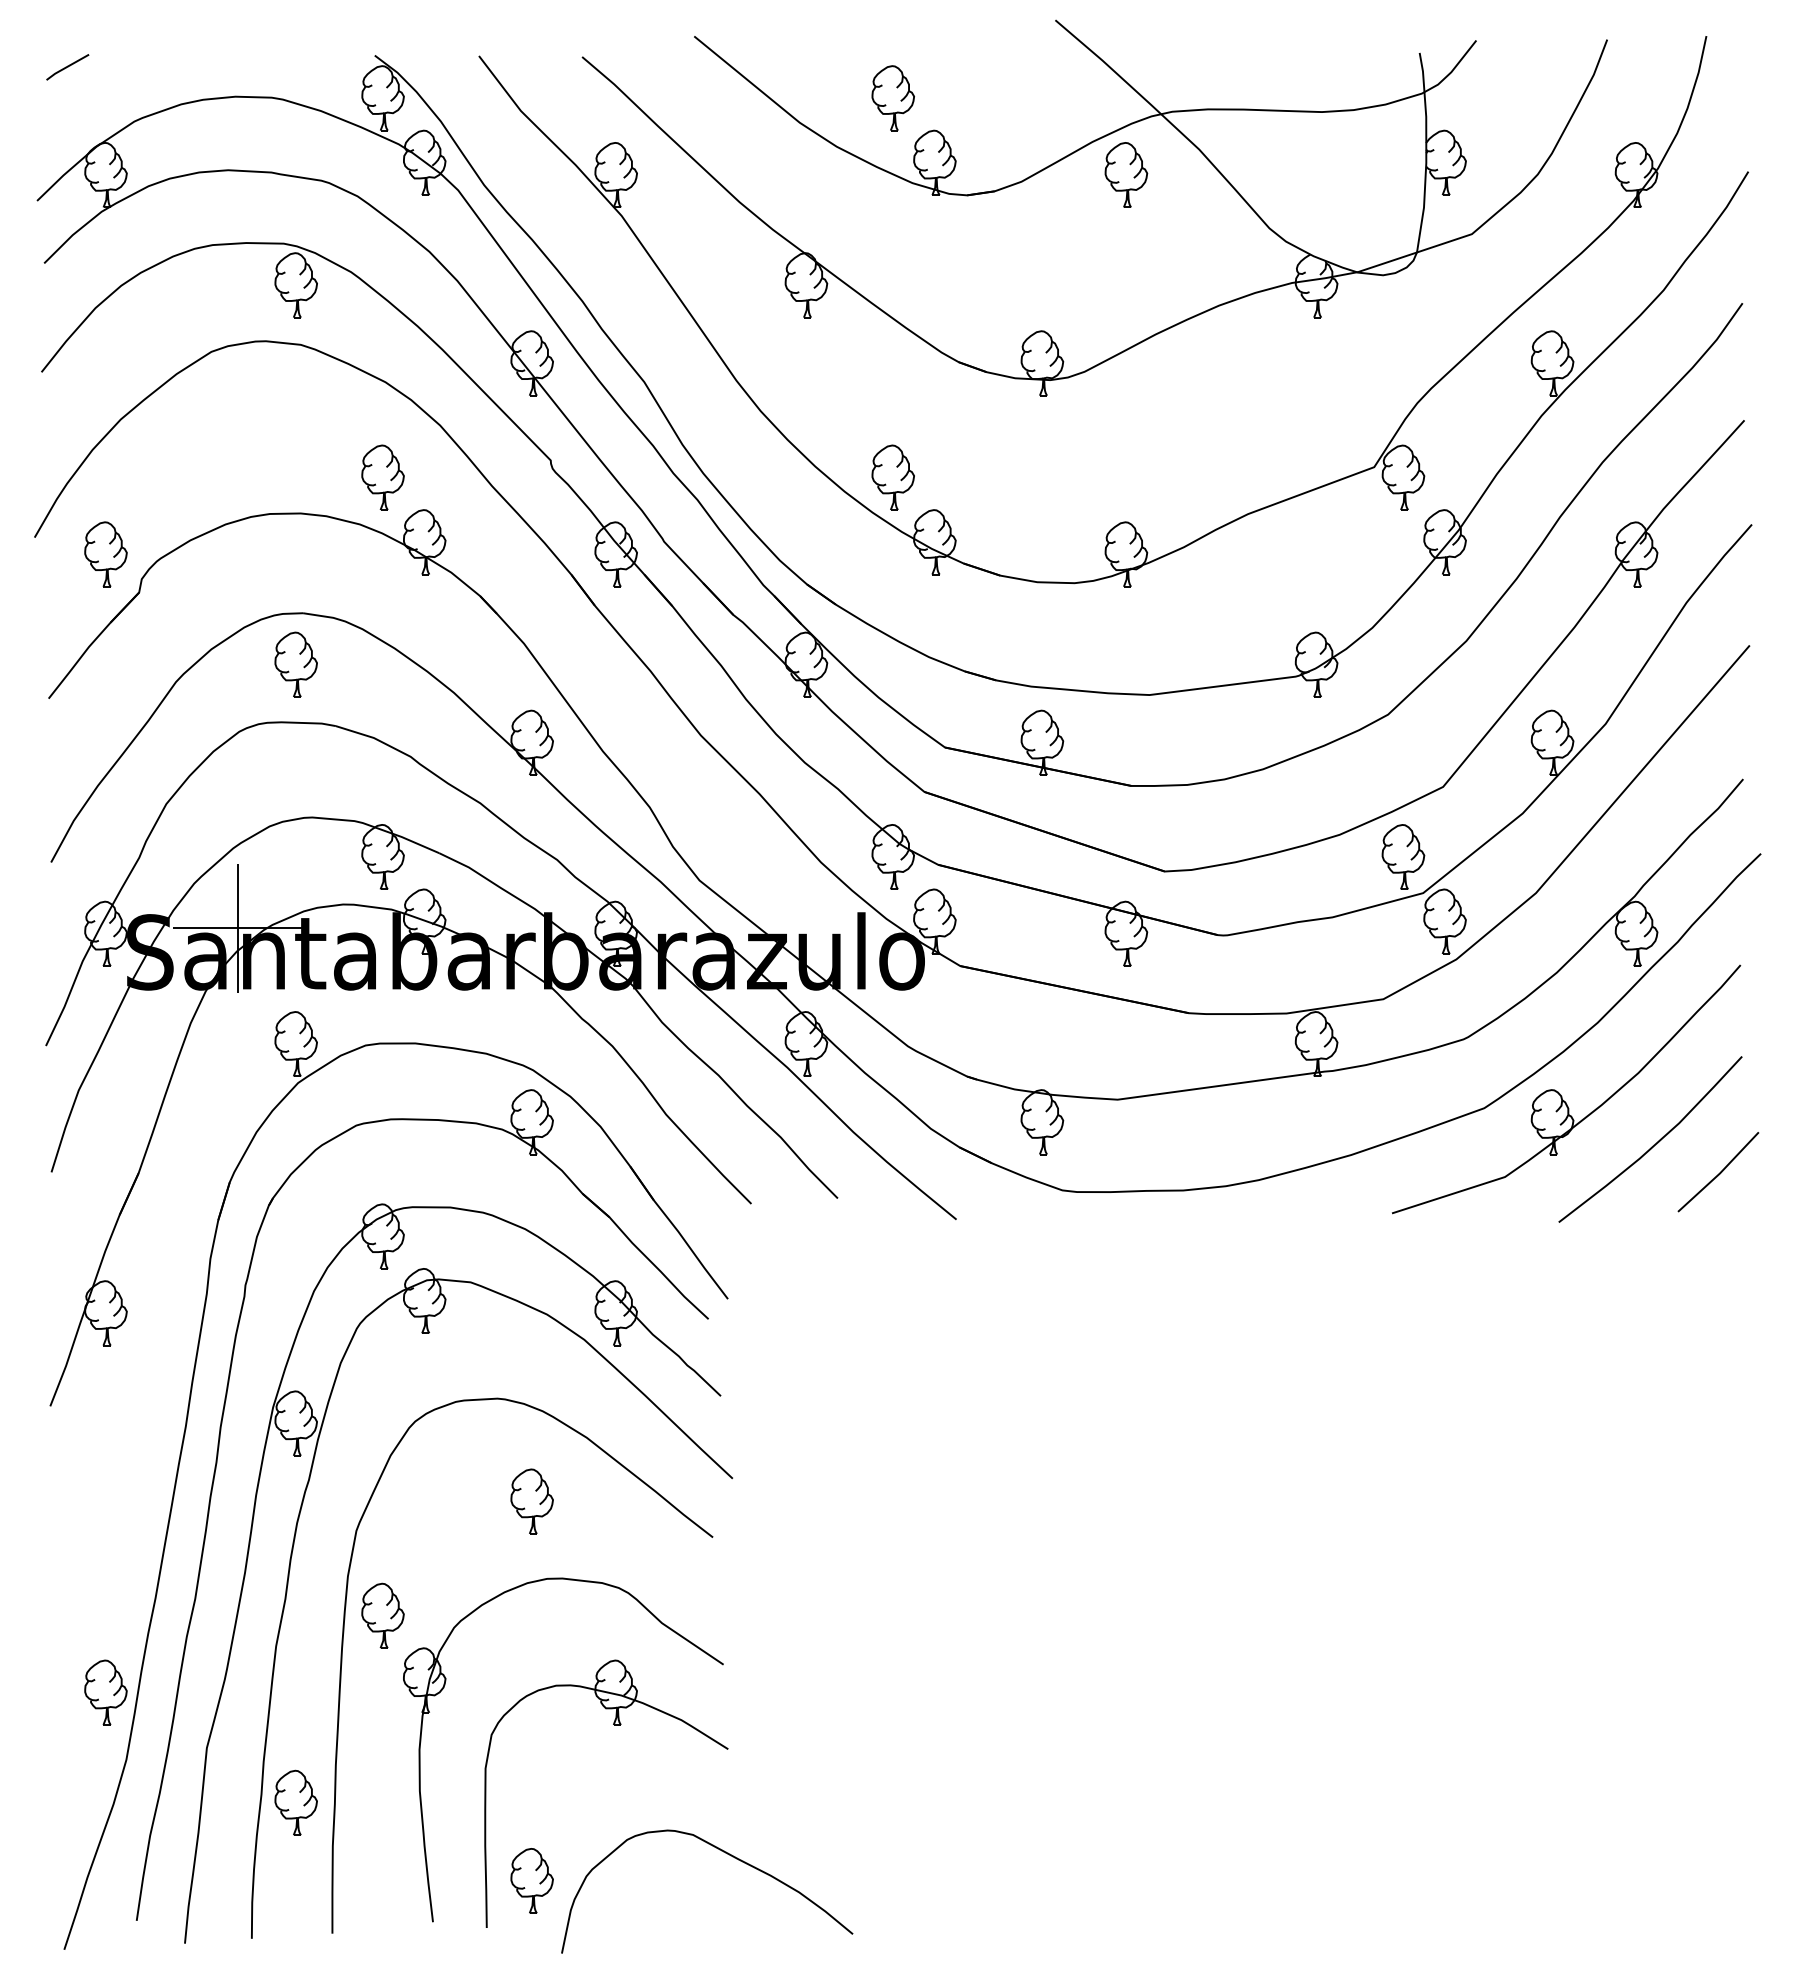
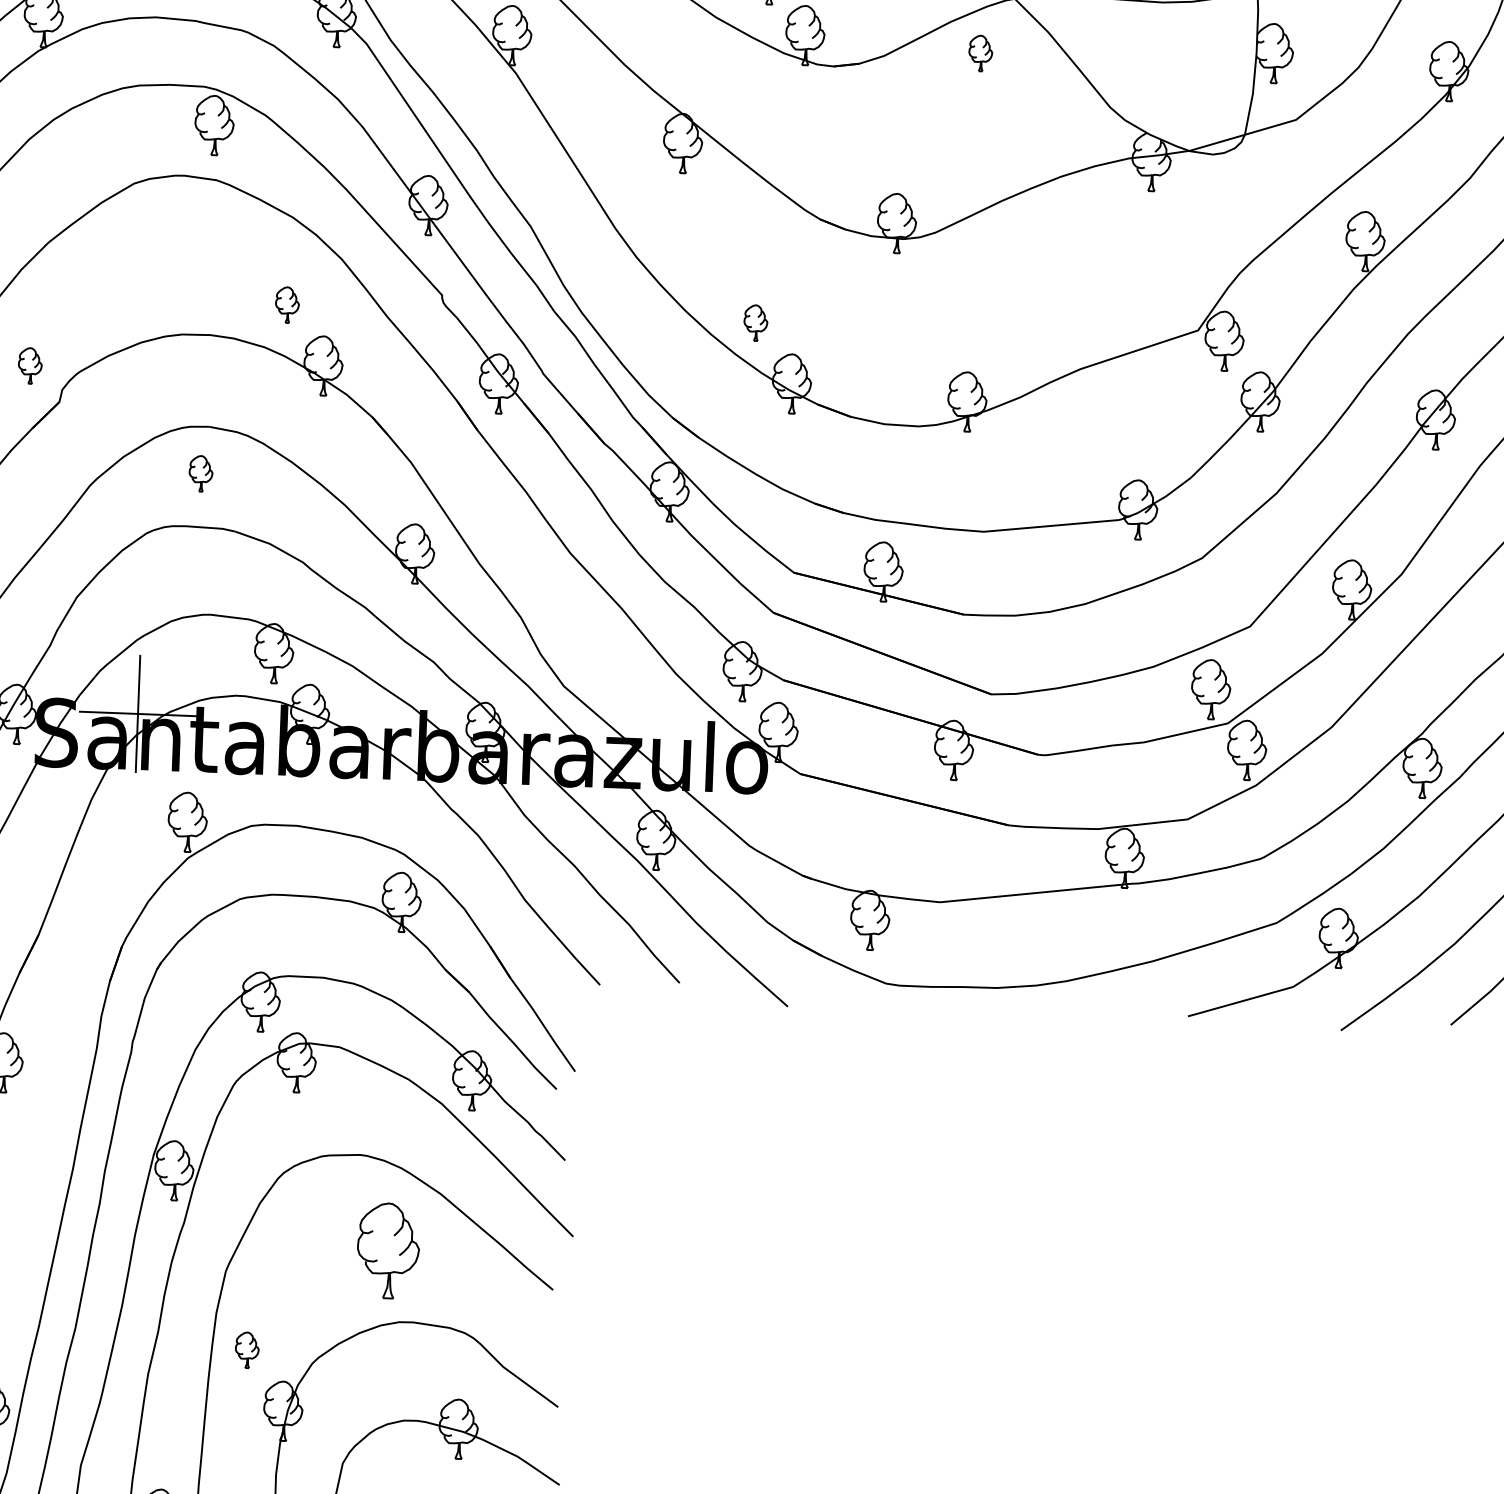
part: (1126, 174) -> (980, 52), size x0.6
part: (382, 477) -> (286, 304), size x0.6
part: (892, 477) -> (755, 322), size x0.6
part: (105, 554) -> (29, 365), size x0.6
part: (295, 664) -> (200, 473), size x0.6
part: (531, 1501) -> (387, 1250), size x1.6
part: (382, 1615) -> (246, 1350), size x0.6

